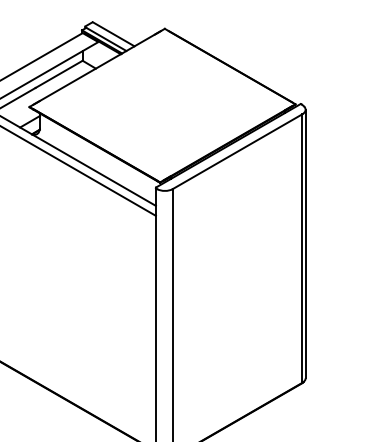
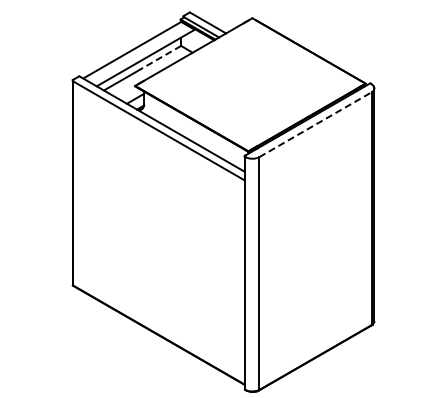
line: (58, 74) -> (160, 57), solid -> dashed
line: (237, 151) -> (315, 124), solid -> dashed

